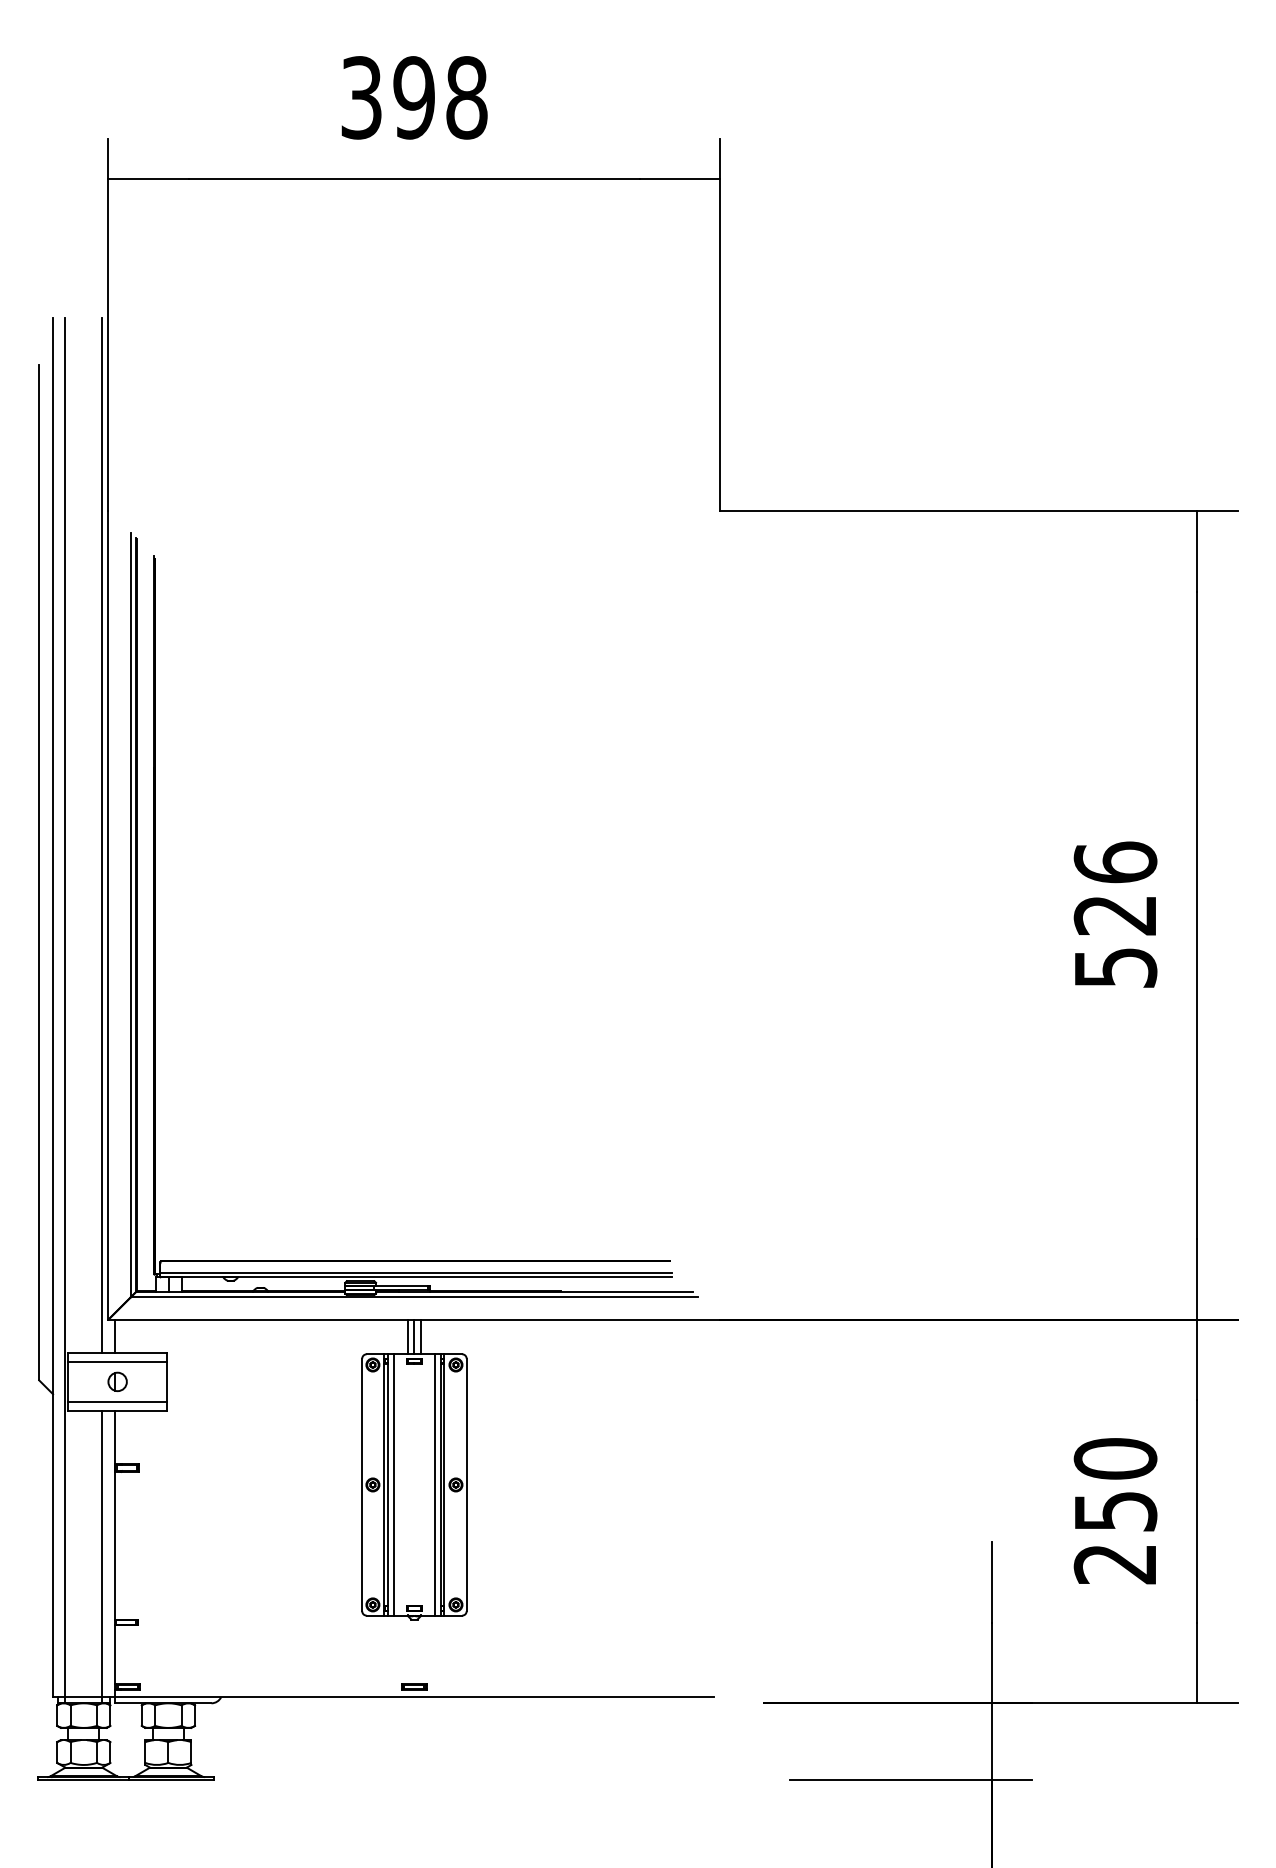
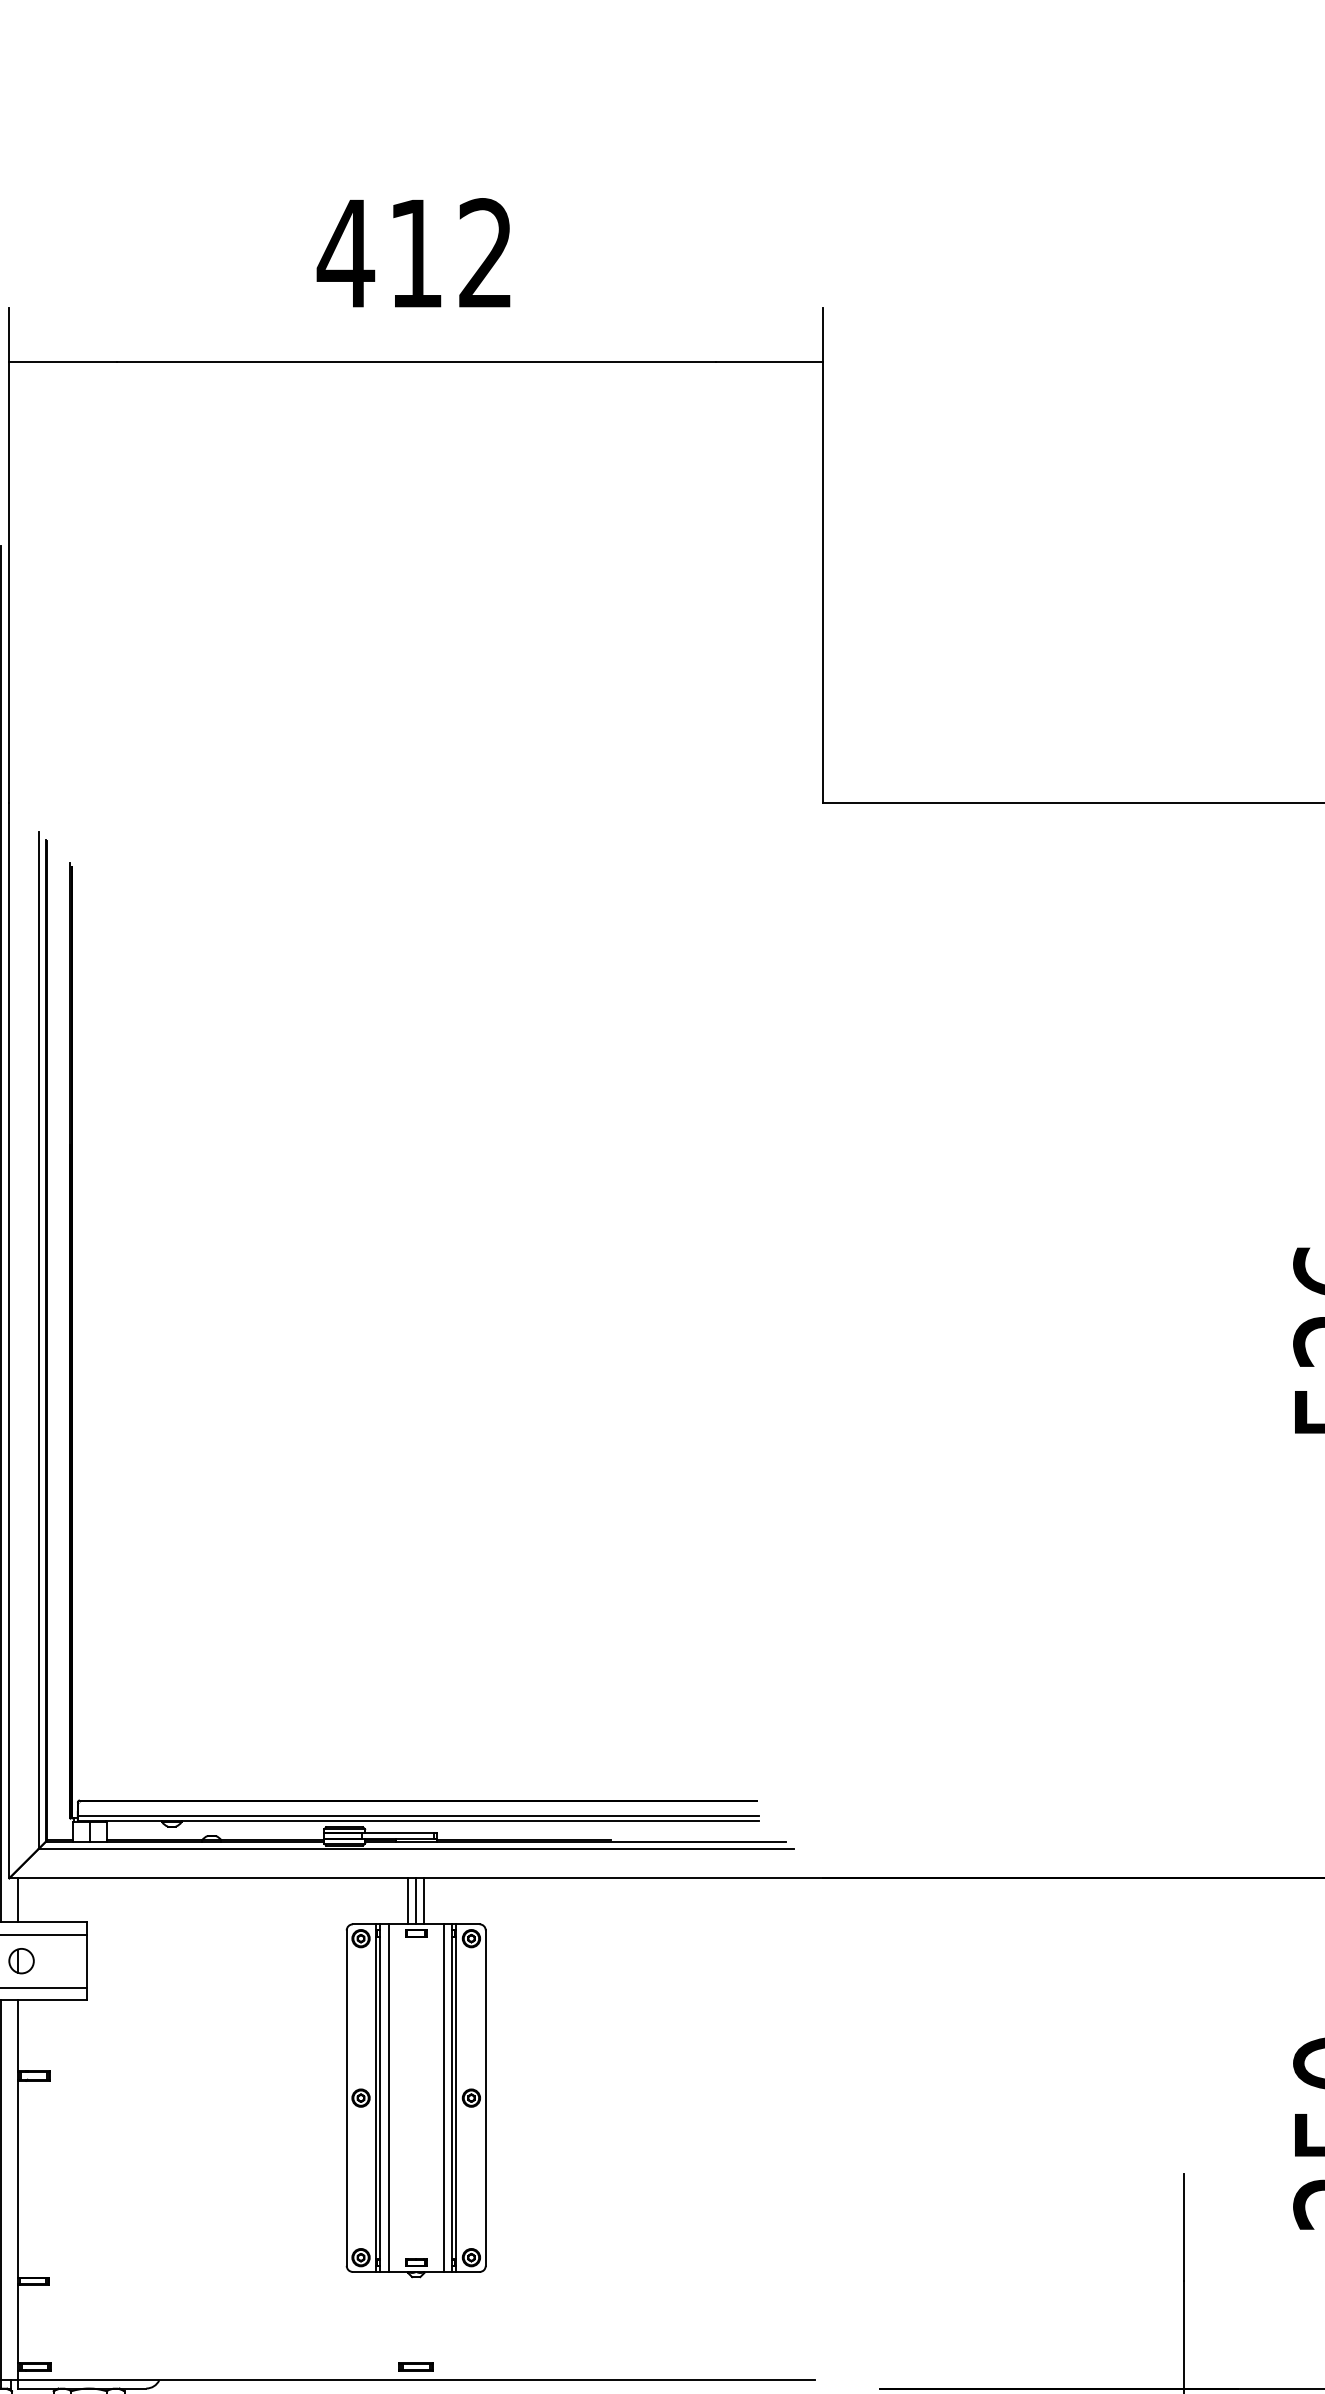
text: (413, 97) -> (414, 253), 398 -> 412

